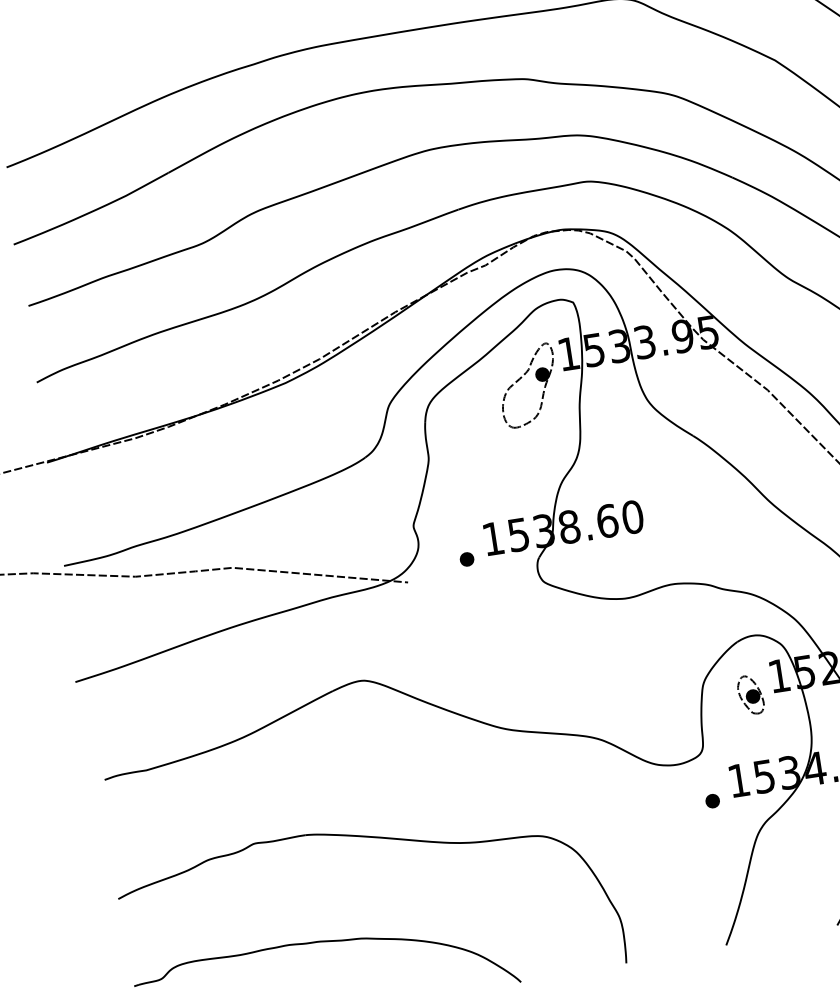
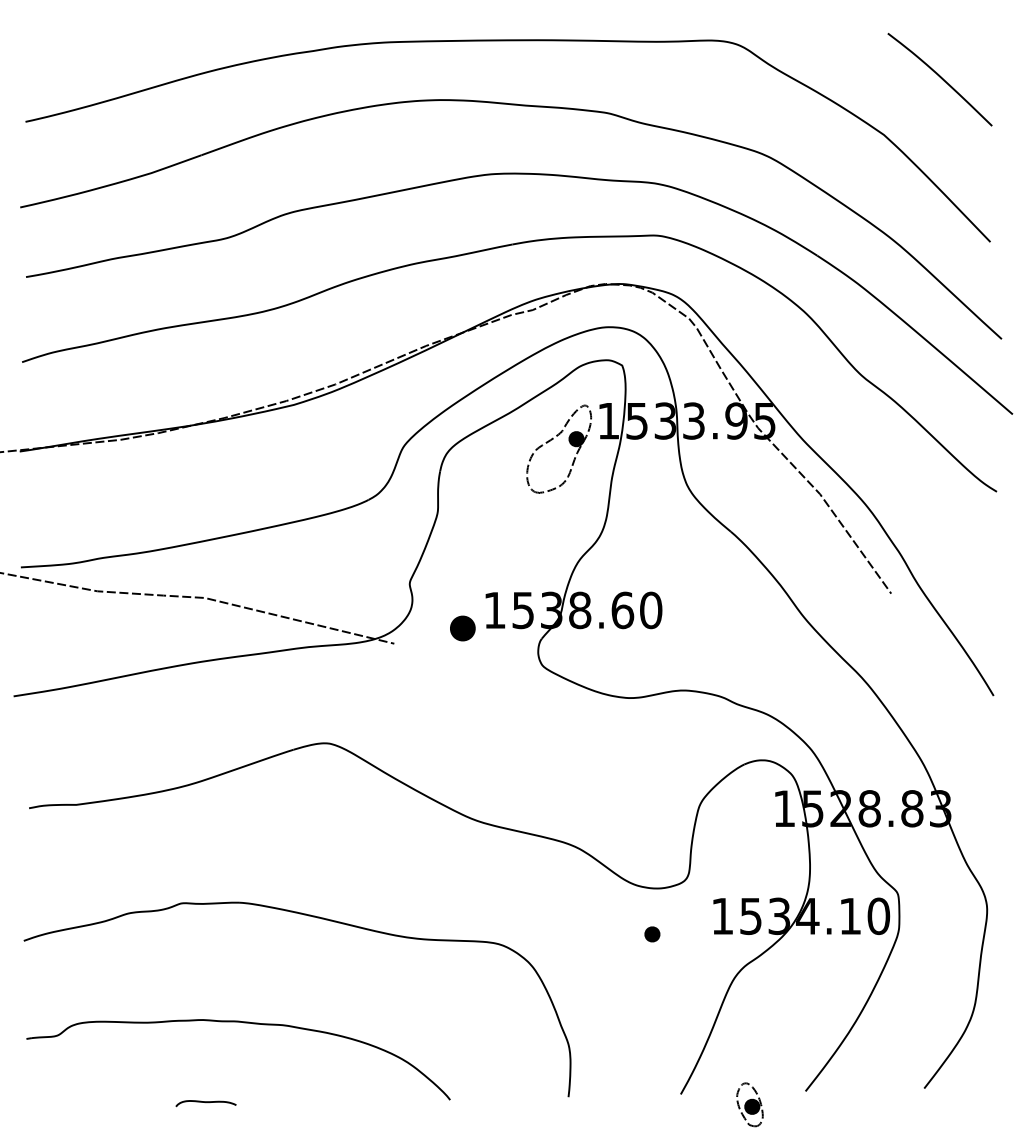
part: (466, 559) -> (462, 628), size x1.6
part: (750, 694) -> (749, 1104), moved
part: (712, 801) -> (652, 934), moved

